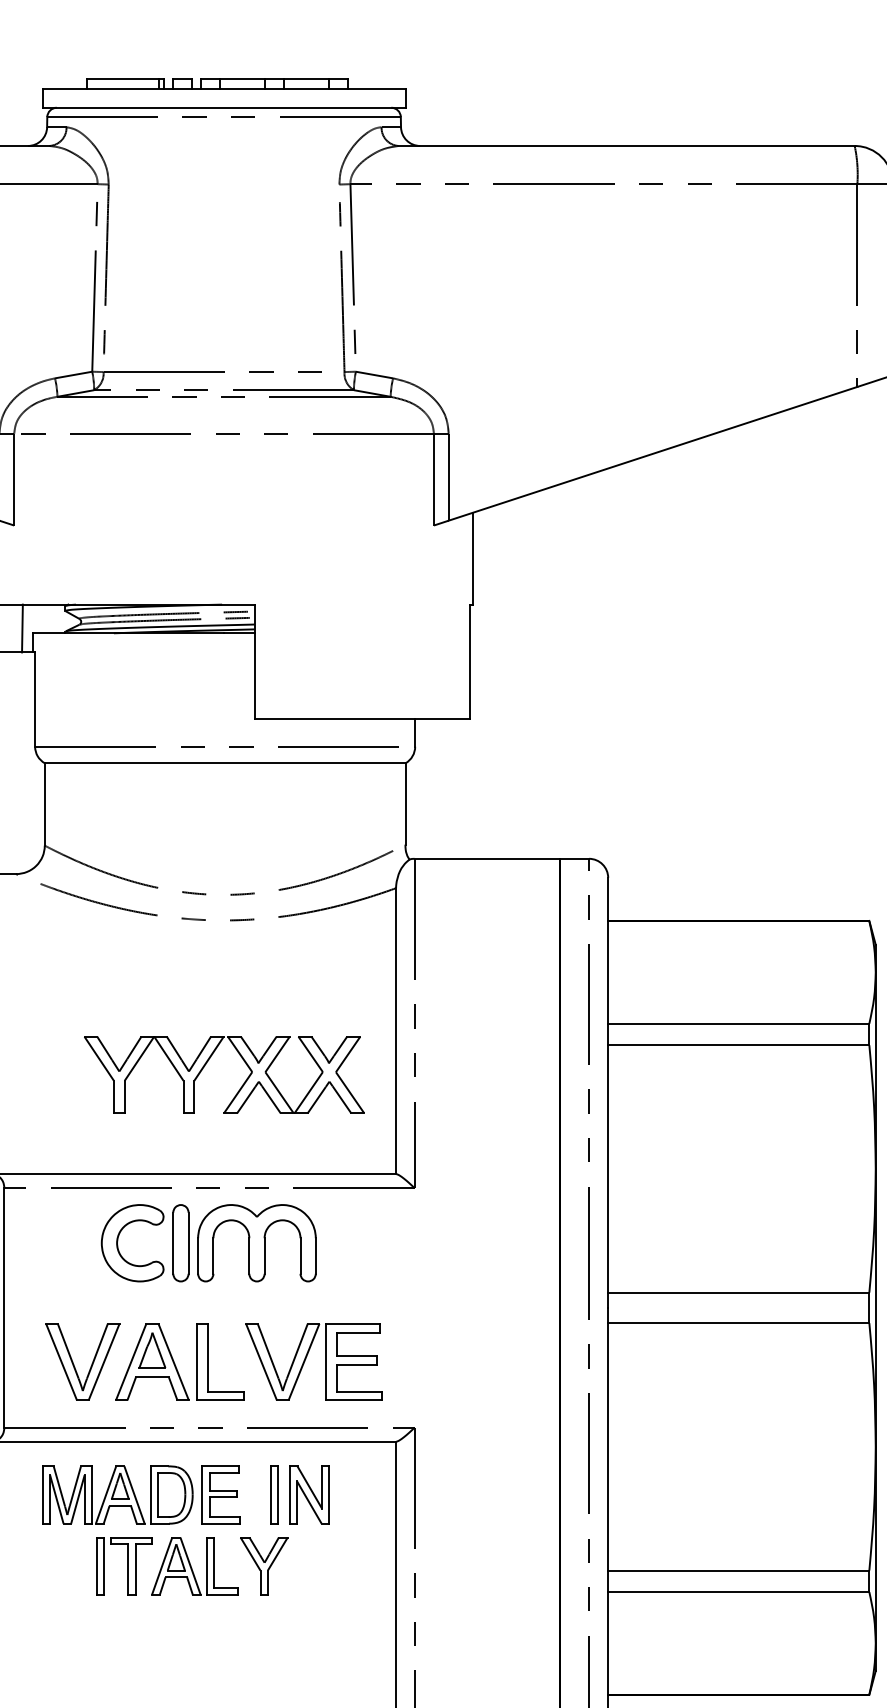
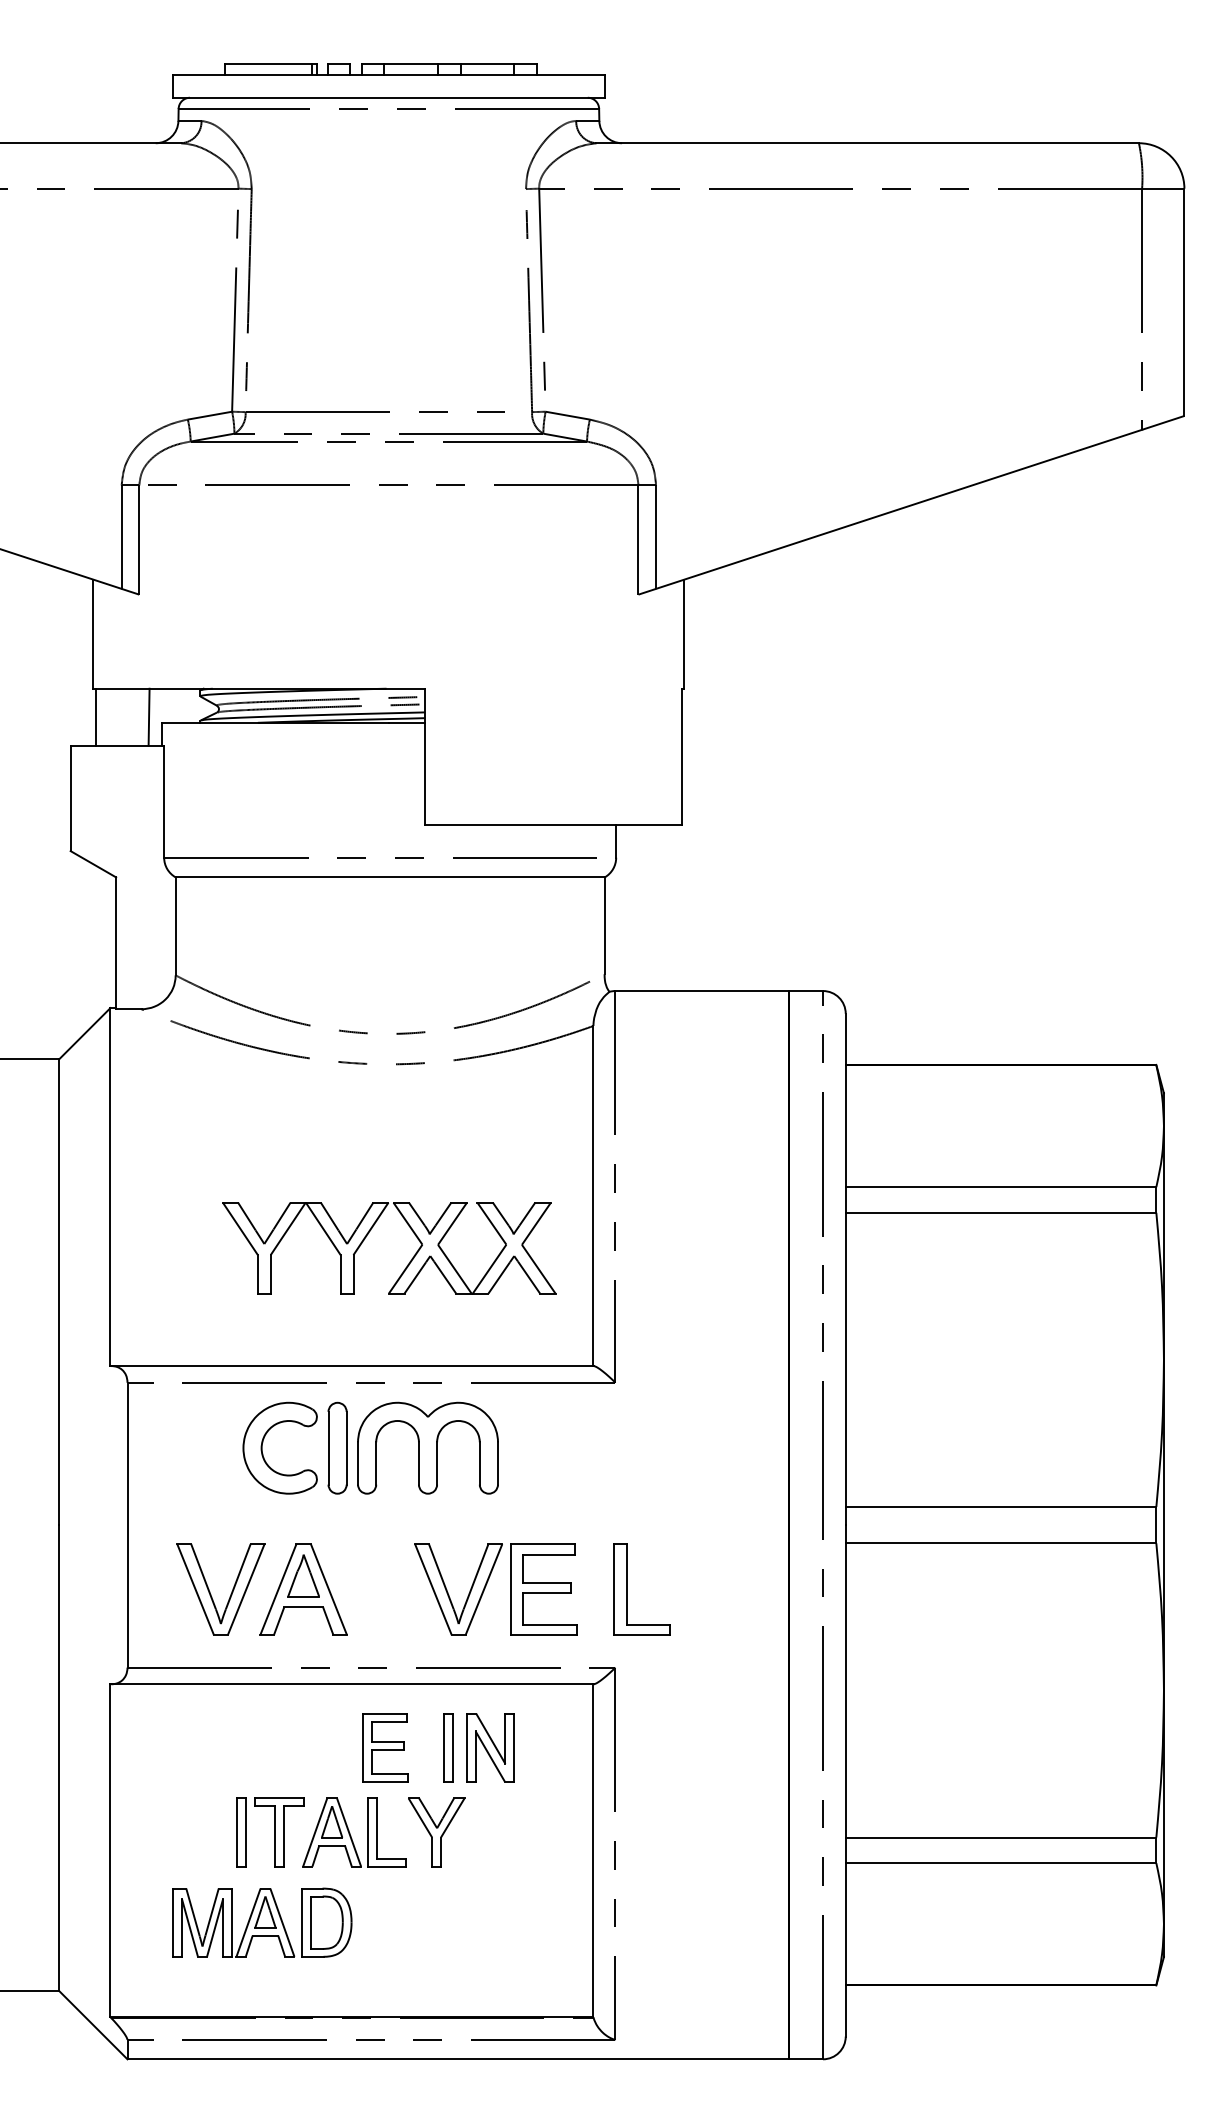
part: (208, 1362) -> (627, 1589), moved
part: (117, 1494) -> (262, 1922), moved

